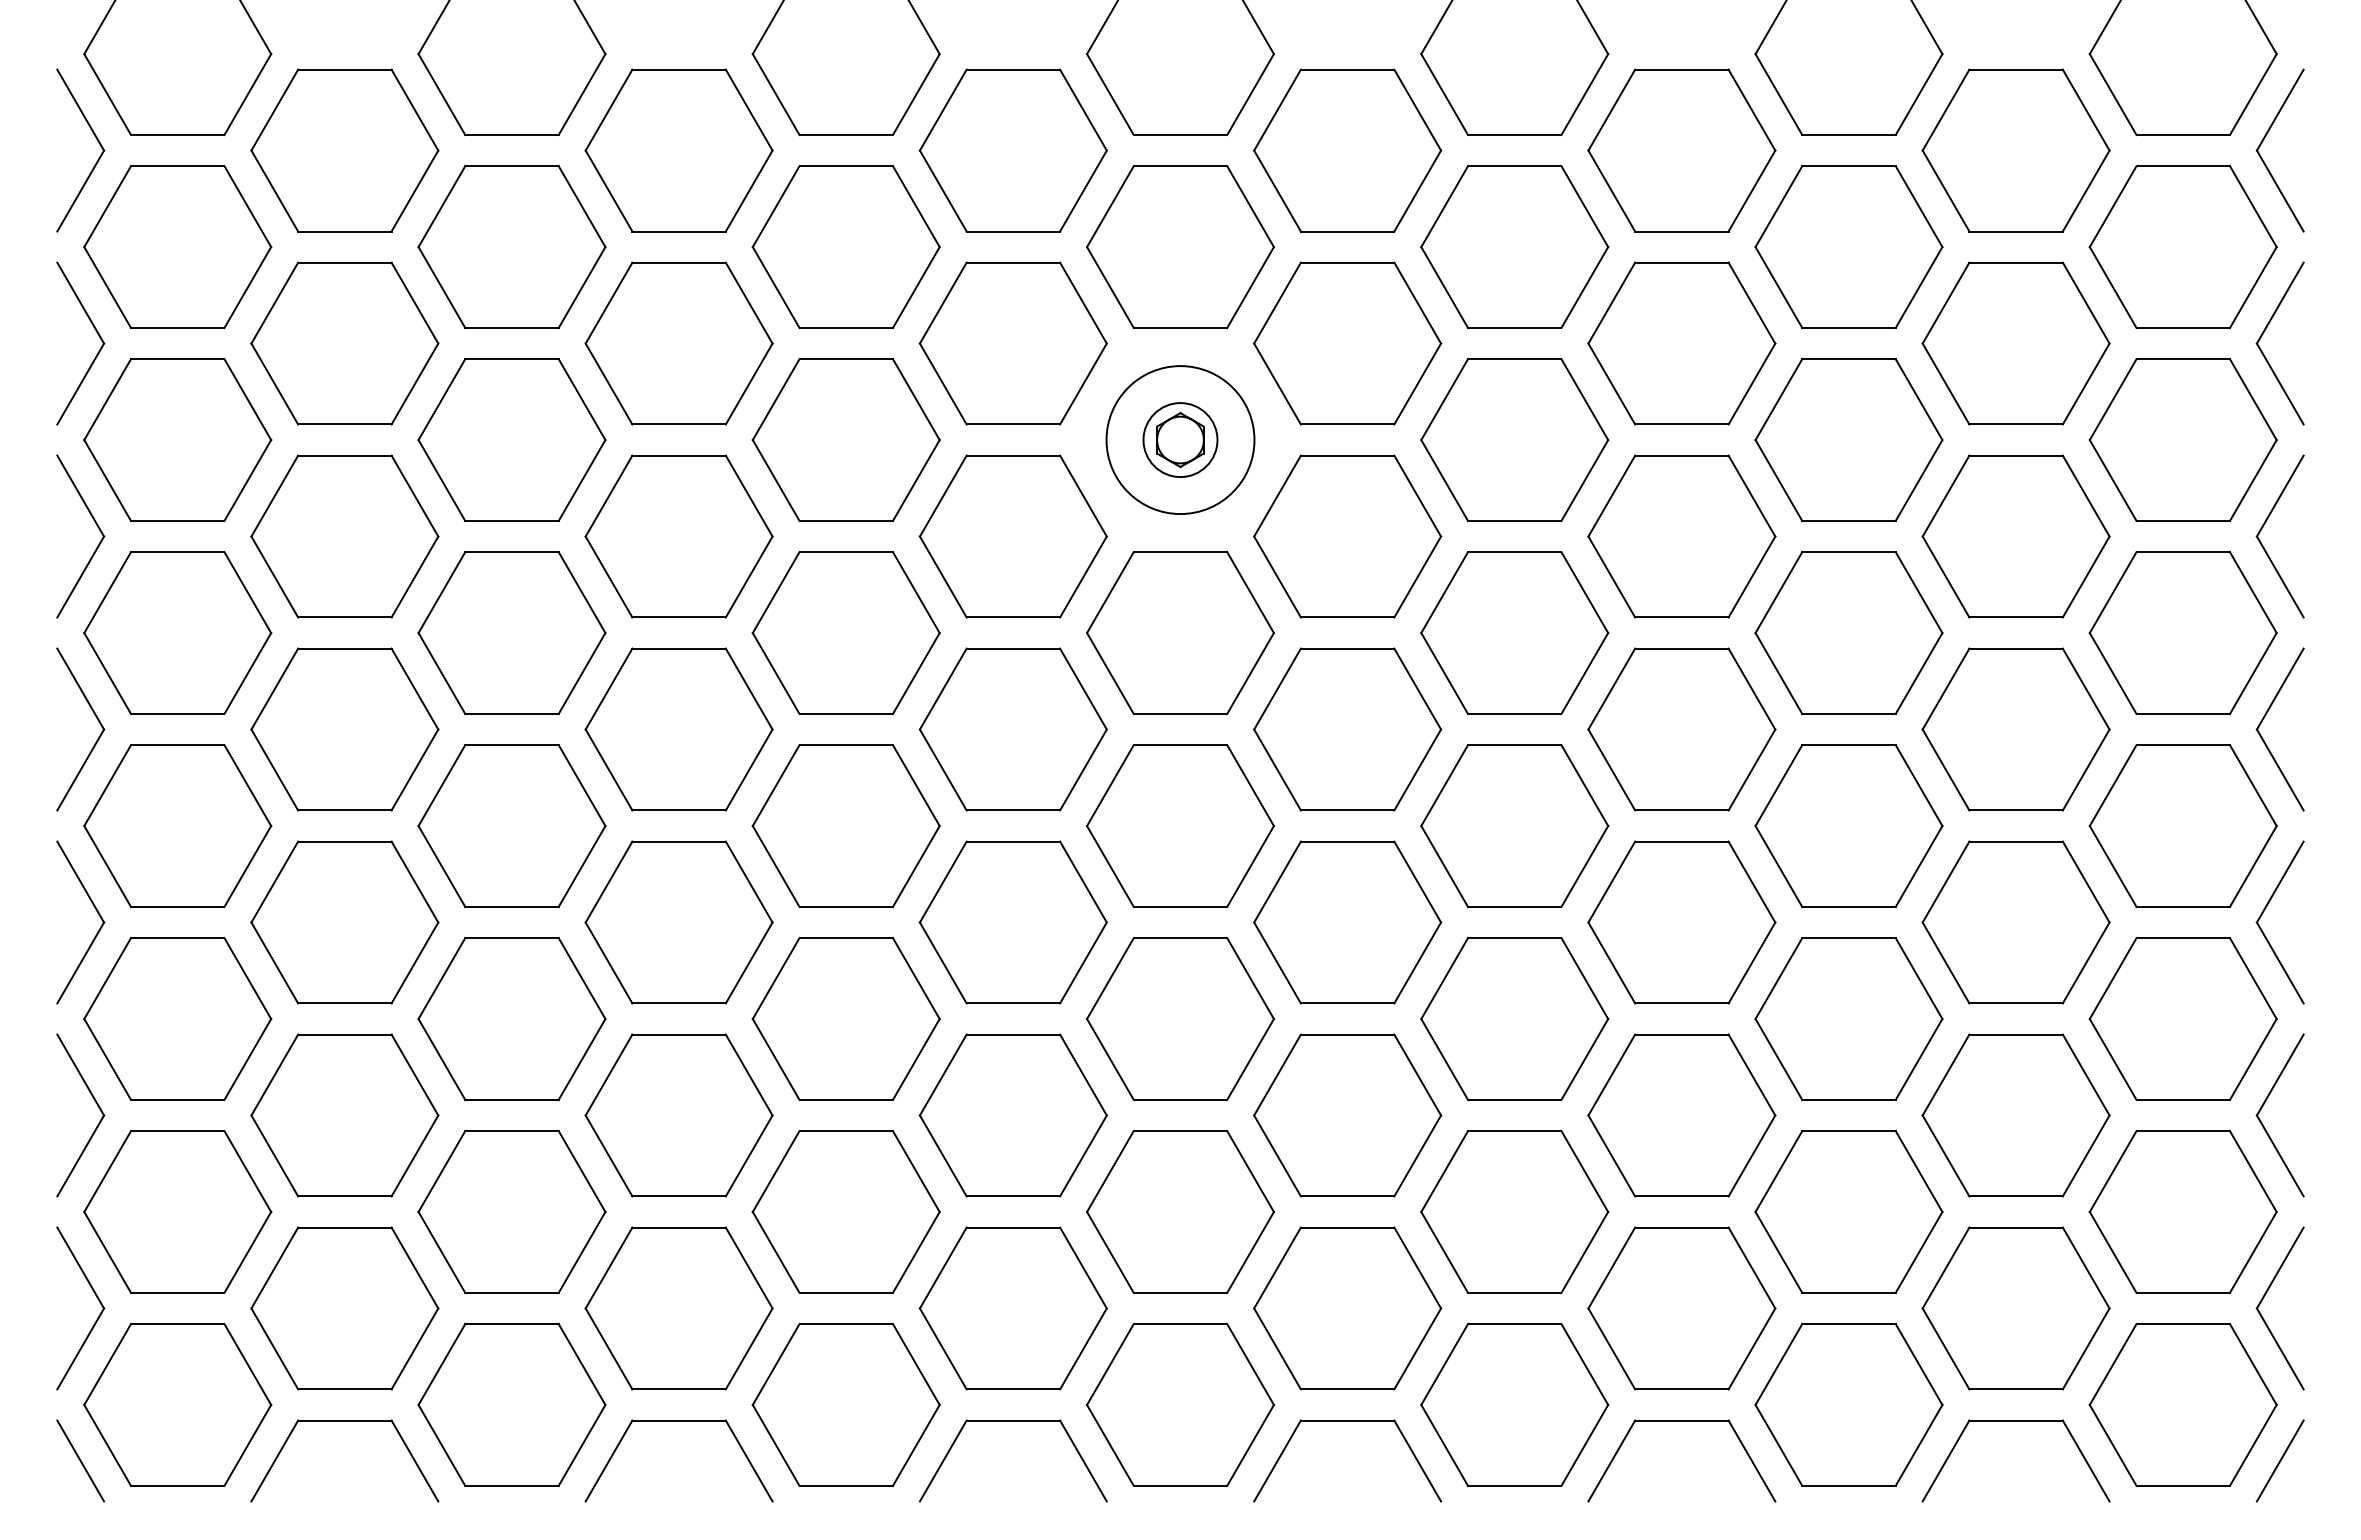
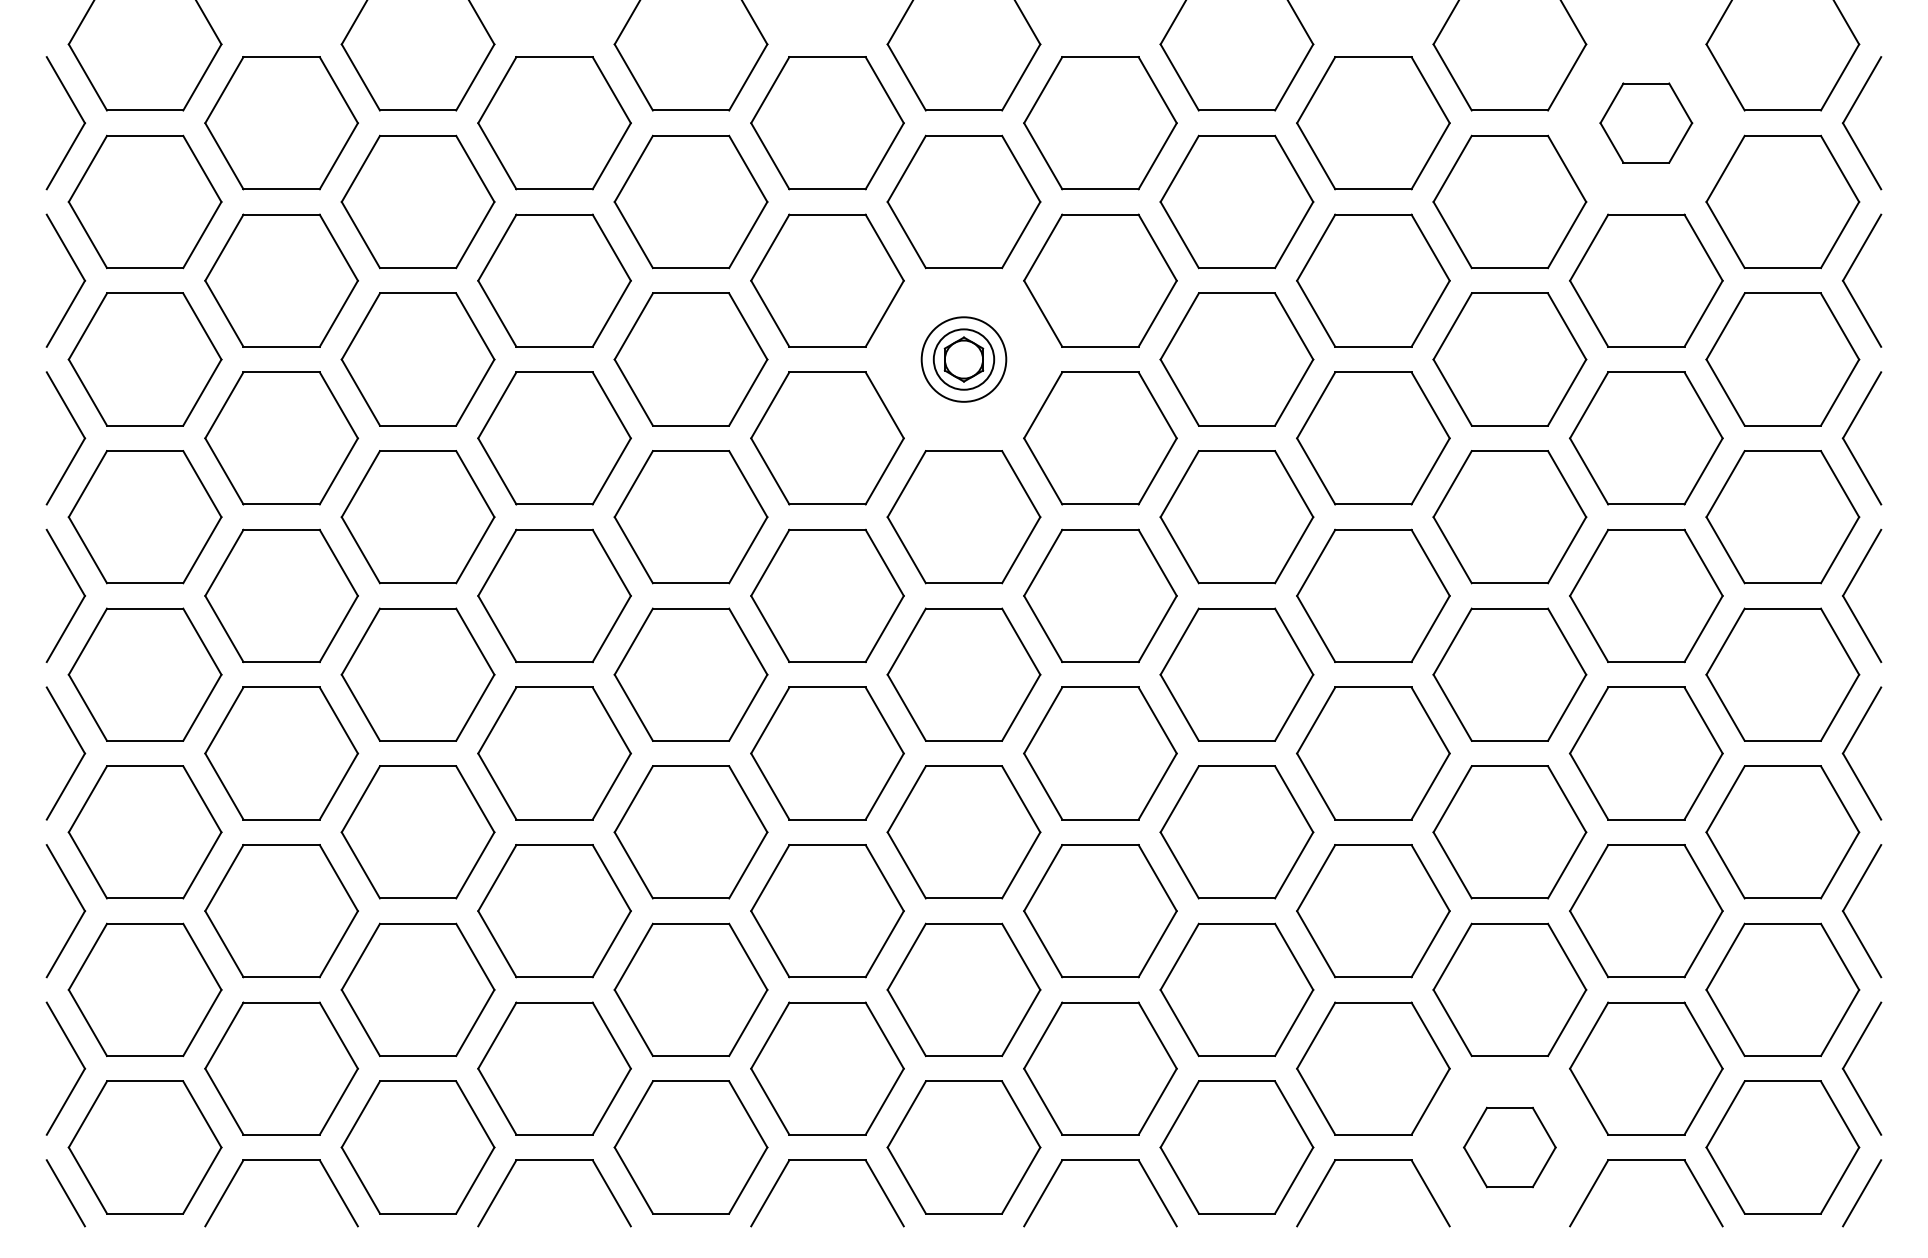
part: (2015, 150) -> (1645, 123), size x0.6
circle: (1180, 440) -> (964, 359), size x0.7
part: (1848, 1404) -> (1509, 1147), size x0.6

